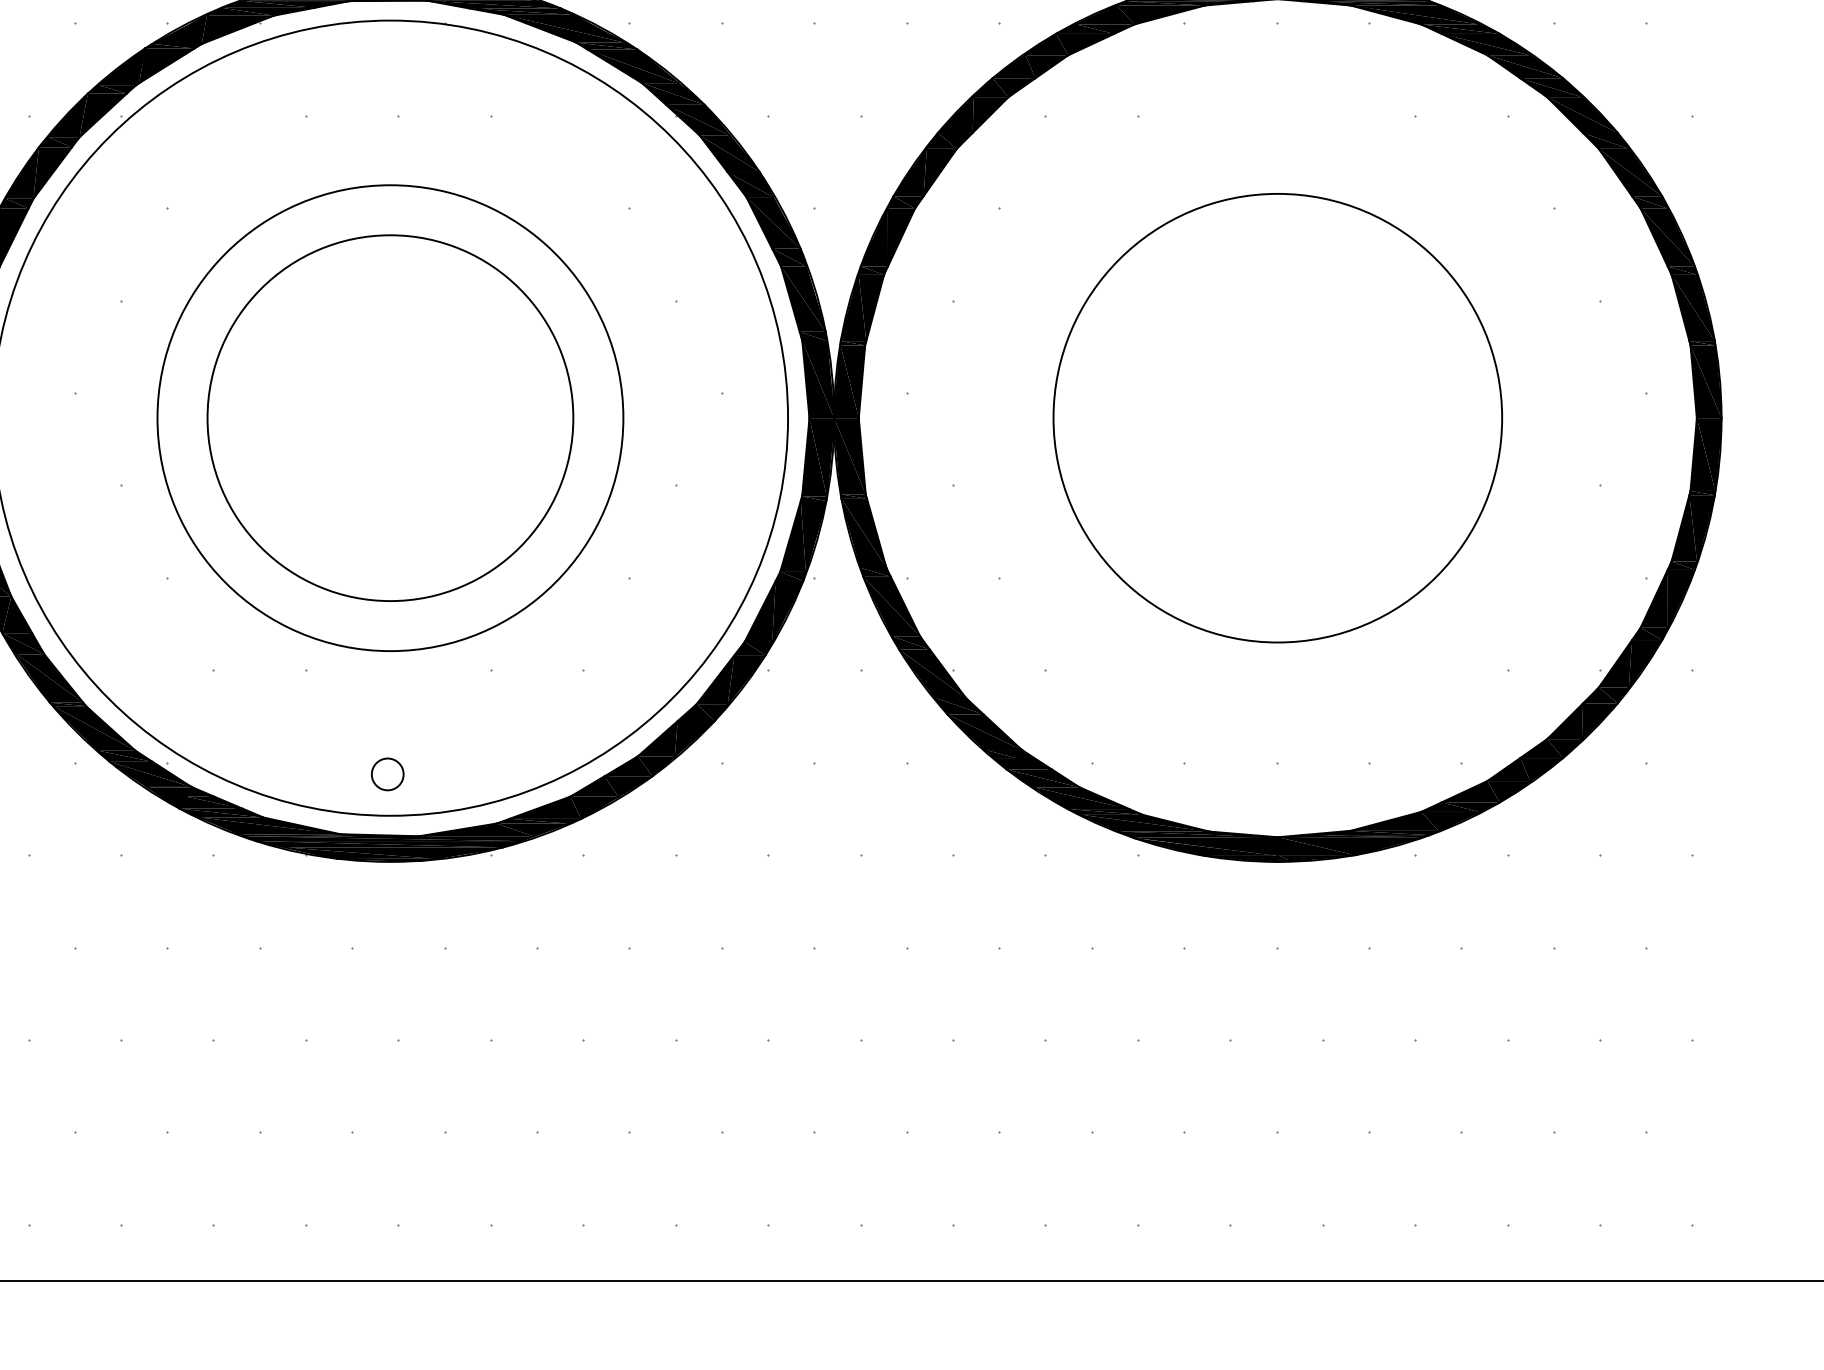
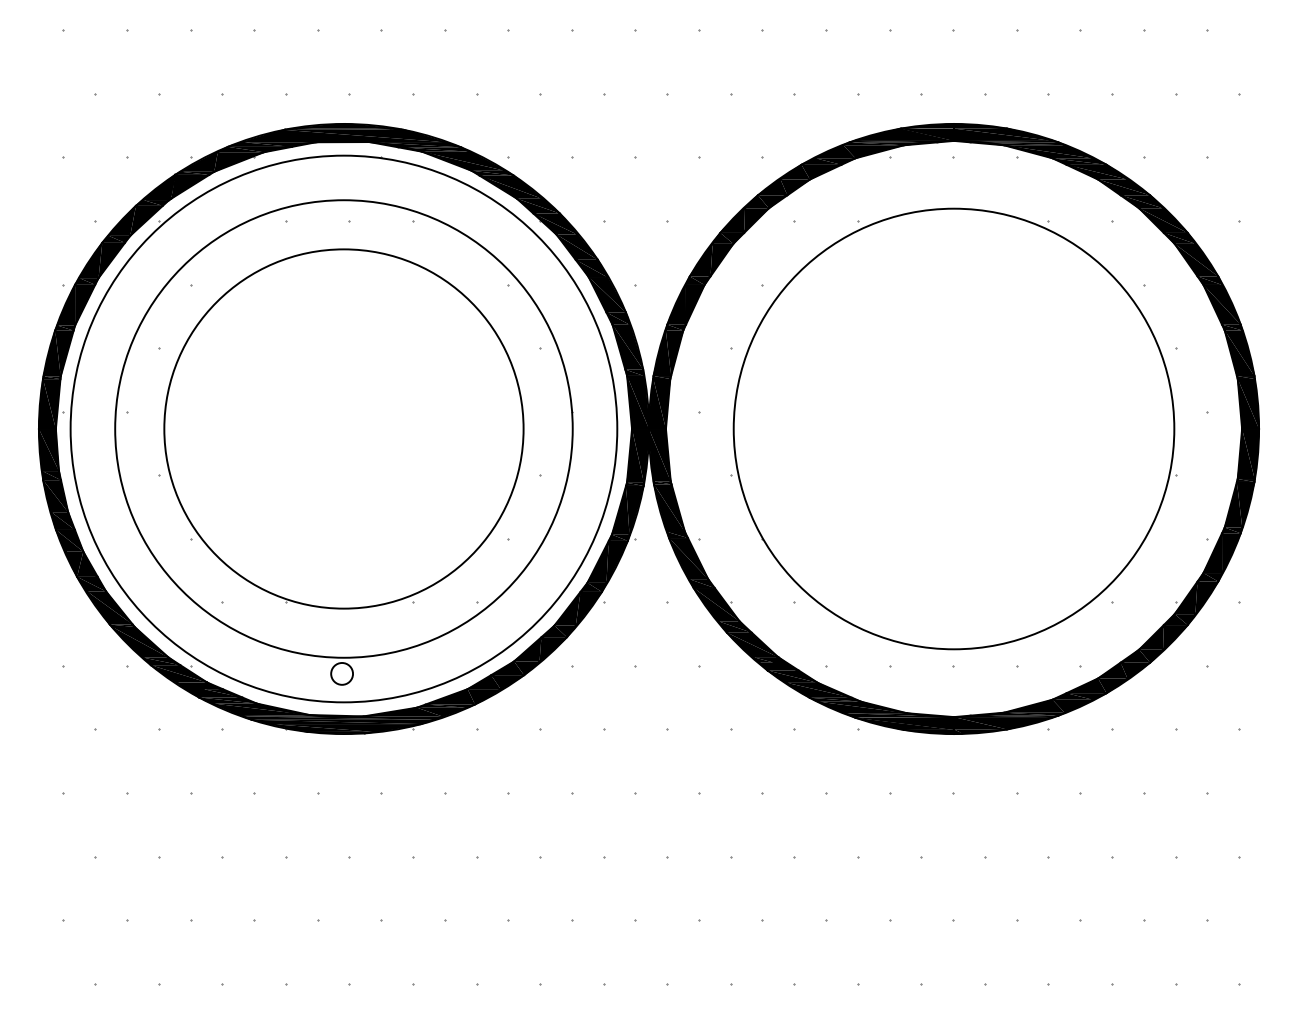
circle: (389, 417) -> (343, 428), size x1.43
circle: (389, 417) -> (343, 428), size x1.43
circle: (1277, 417) -> (953, 428), size x1.43

